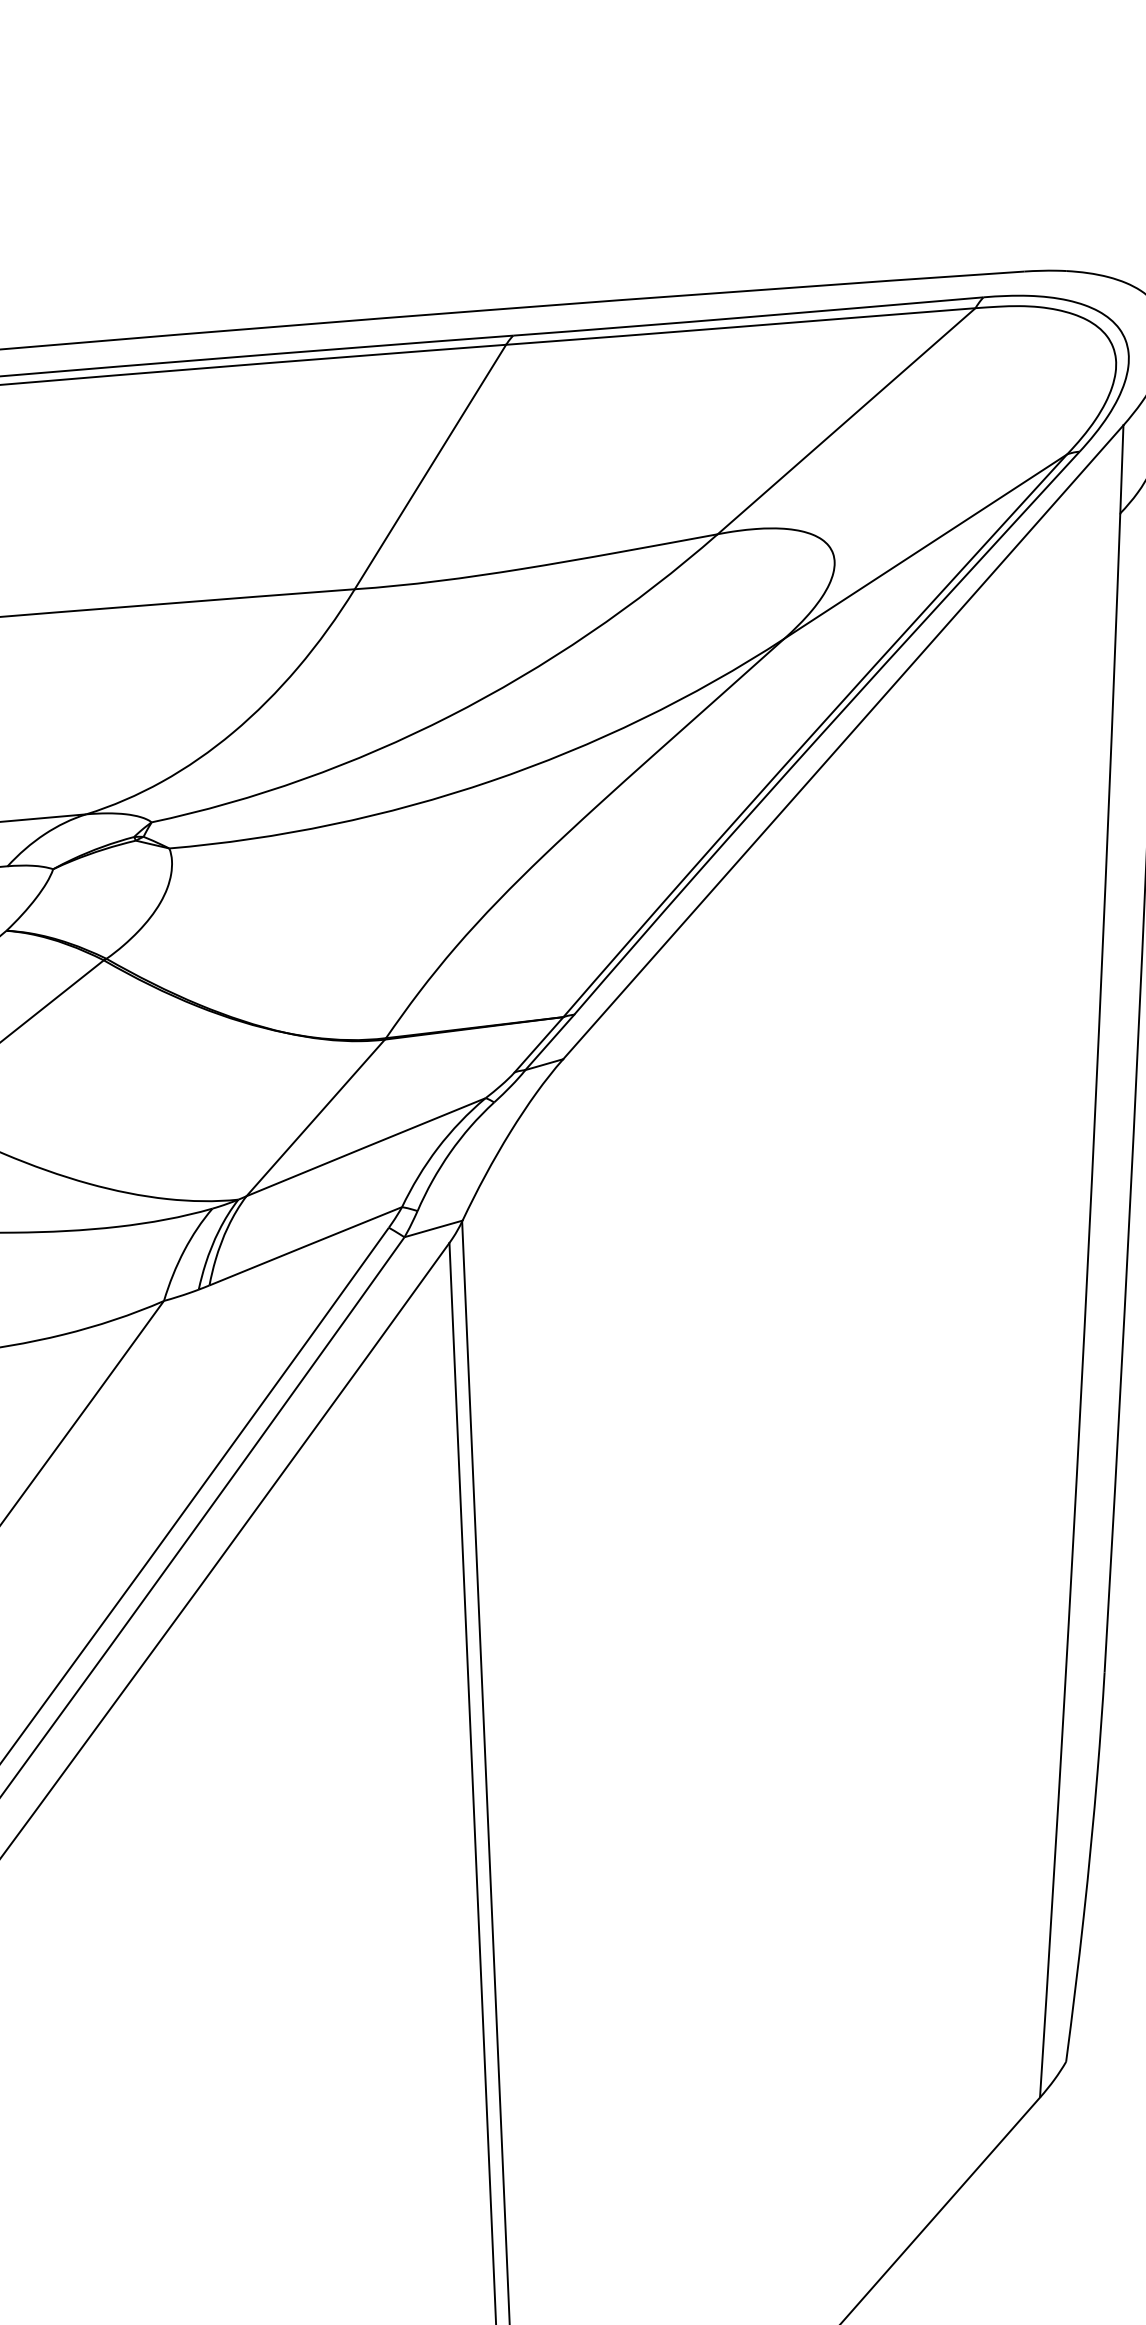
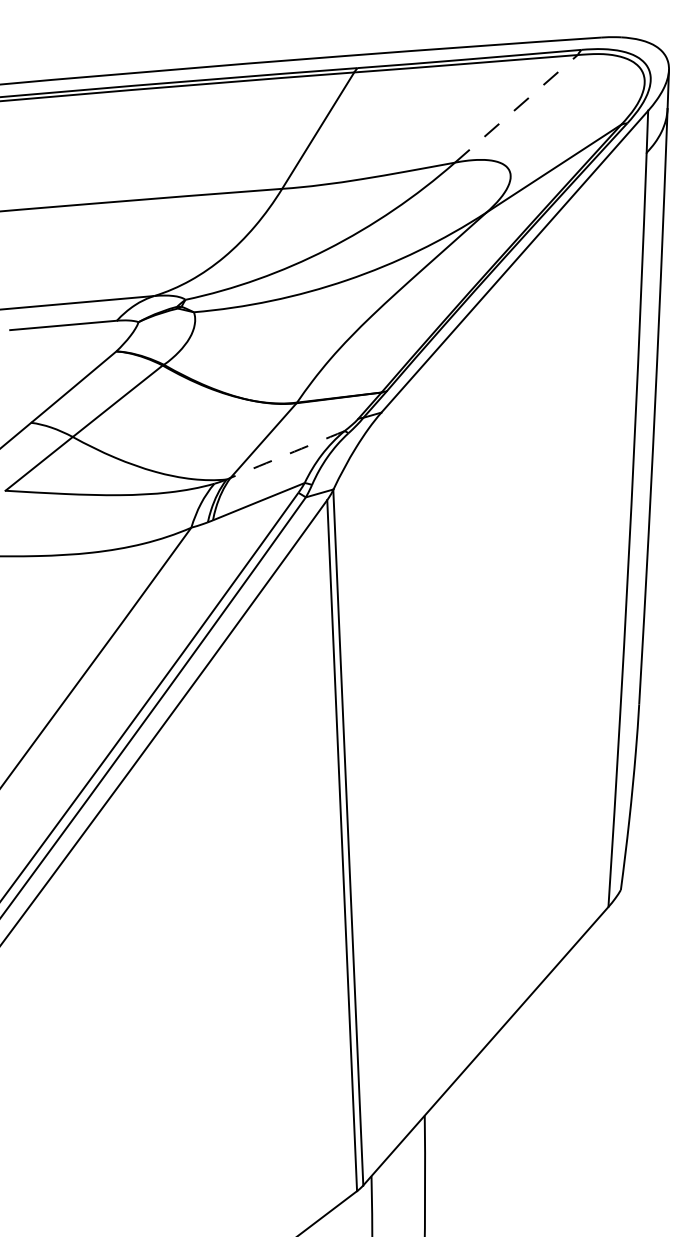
line: (846, 420) -> (516, 108), solid -> dashed
arc: (365, 1147) -> (287, 454), solid -> dashed

